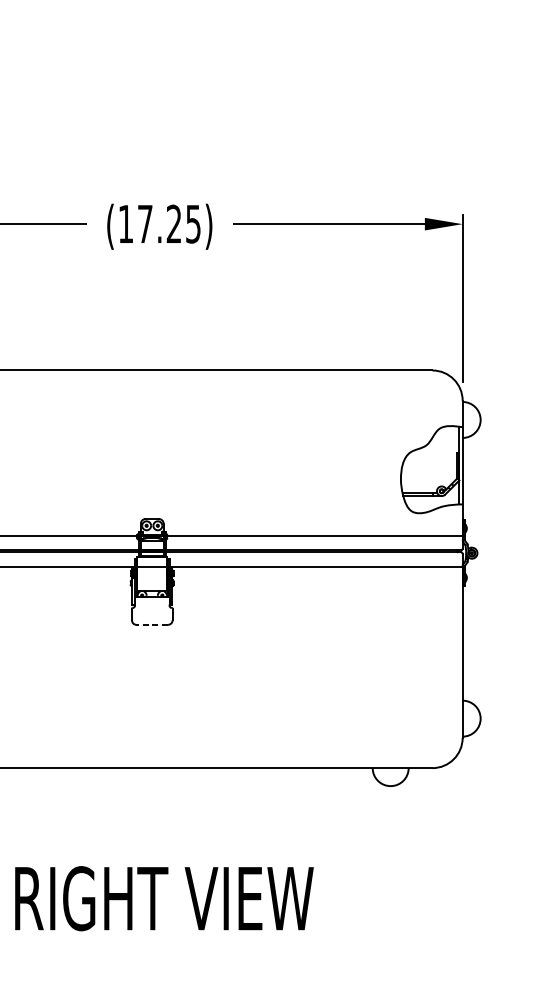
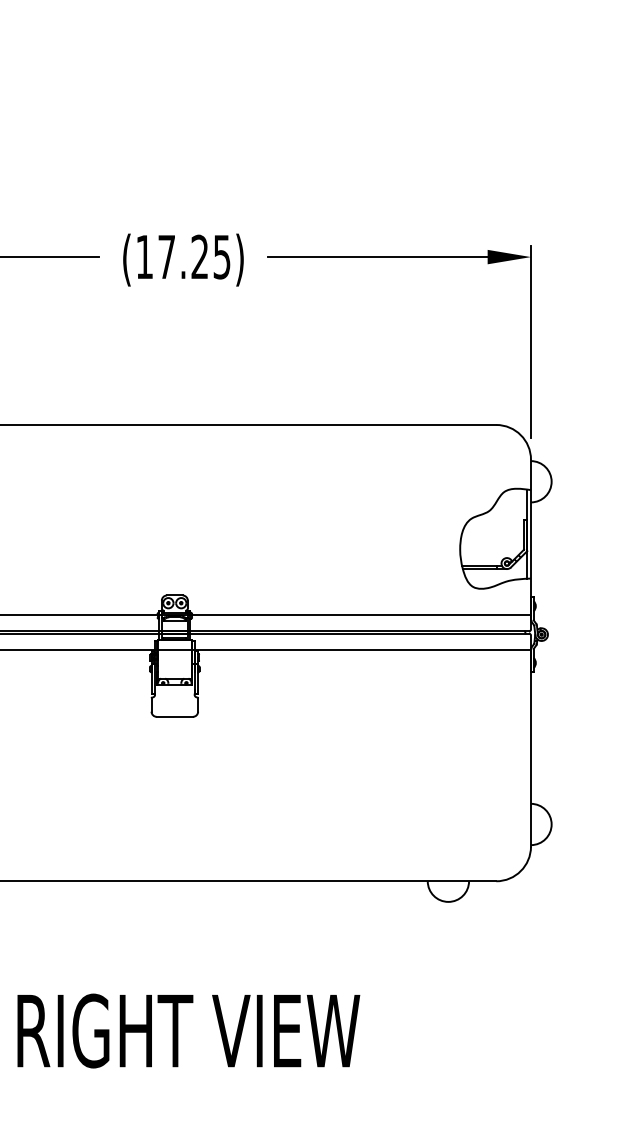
line: (151, 624) -> (174, 716), dashed -> solid

